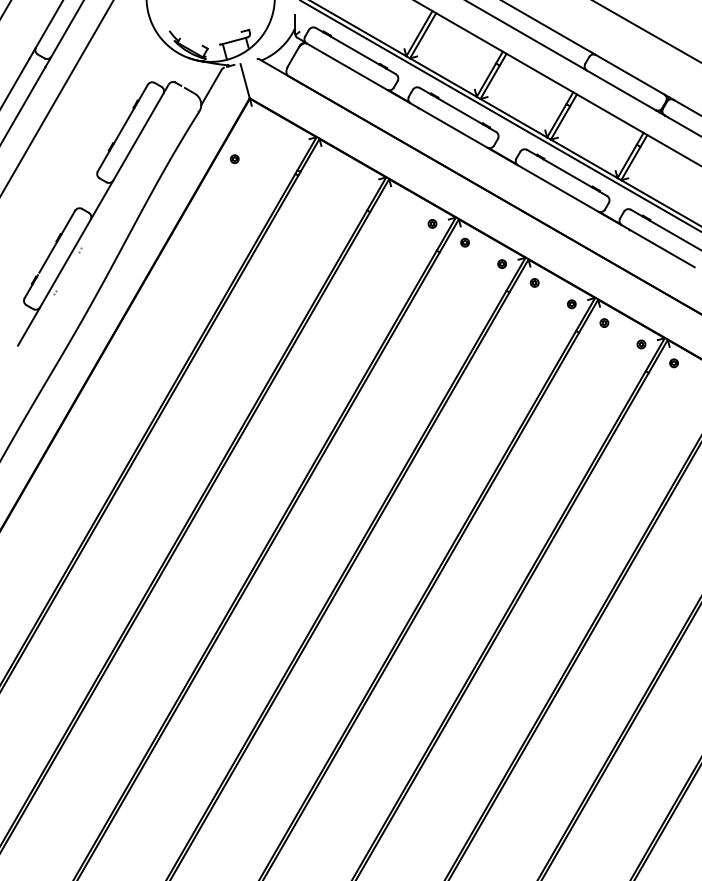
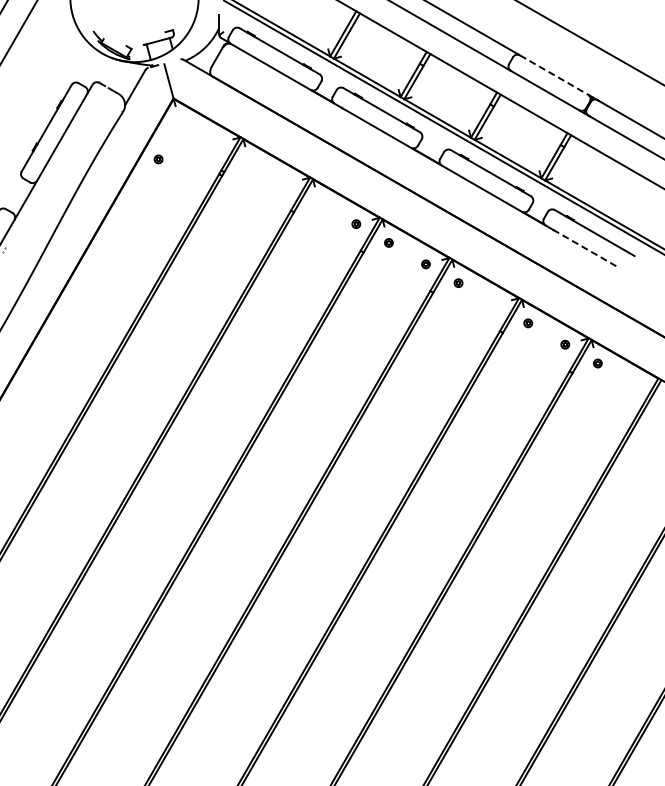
line: (630, 75) -> (554, 75), solid -> dashed
line: (661, 248) -> (585, 248), solid -> dashed
part: (571, 304) -> (495, 304), removed

